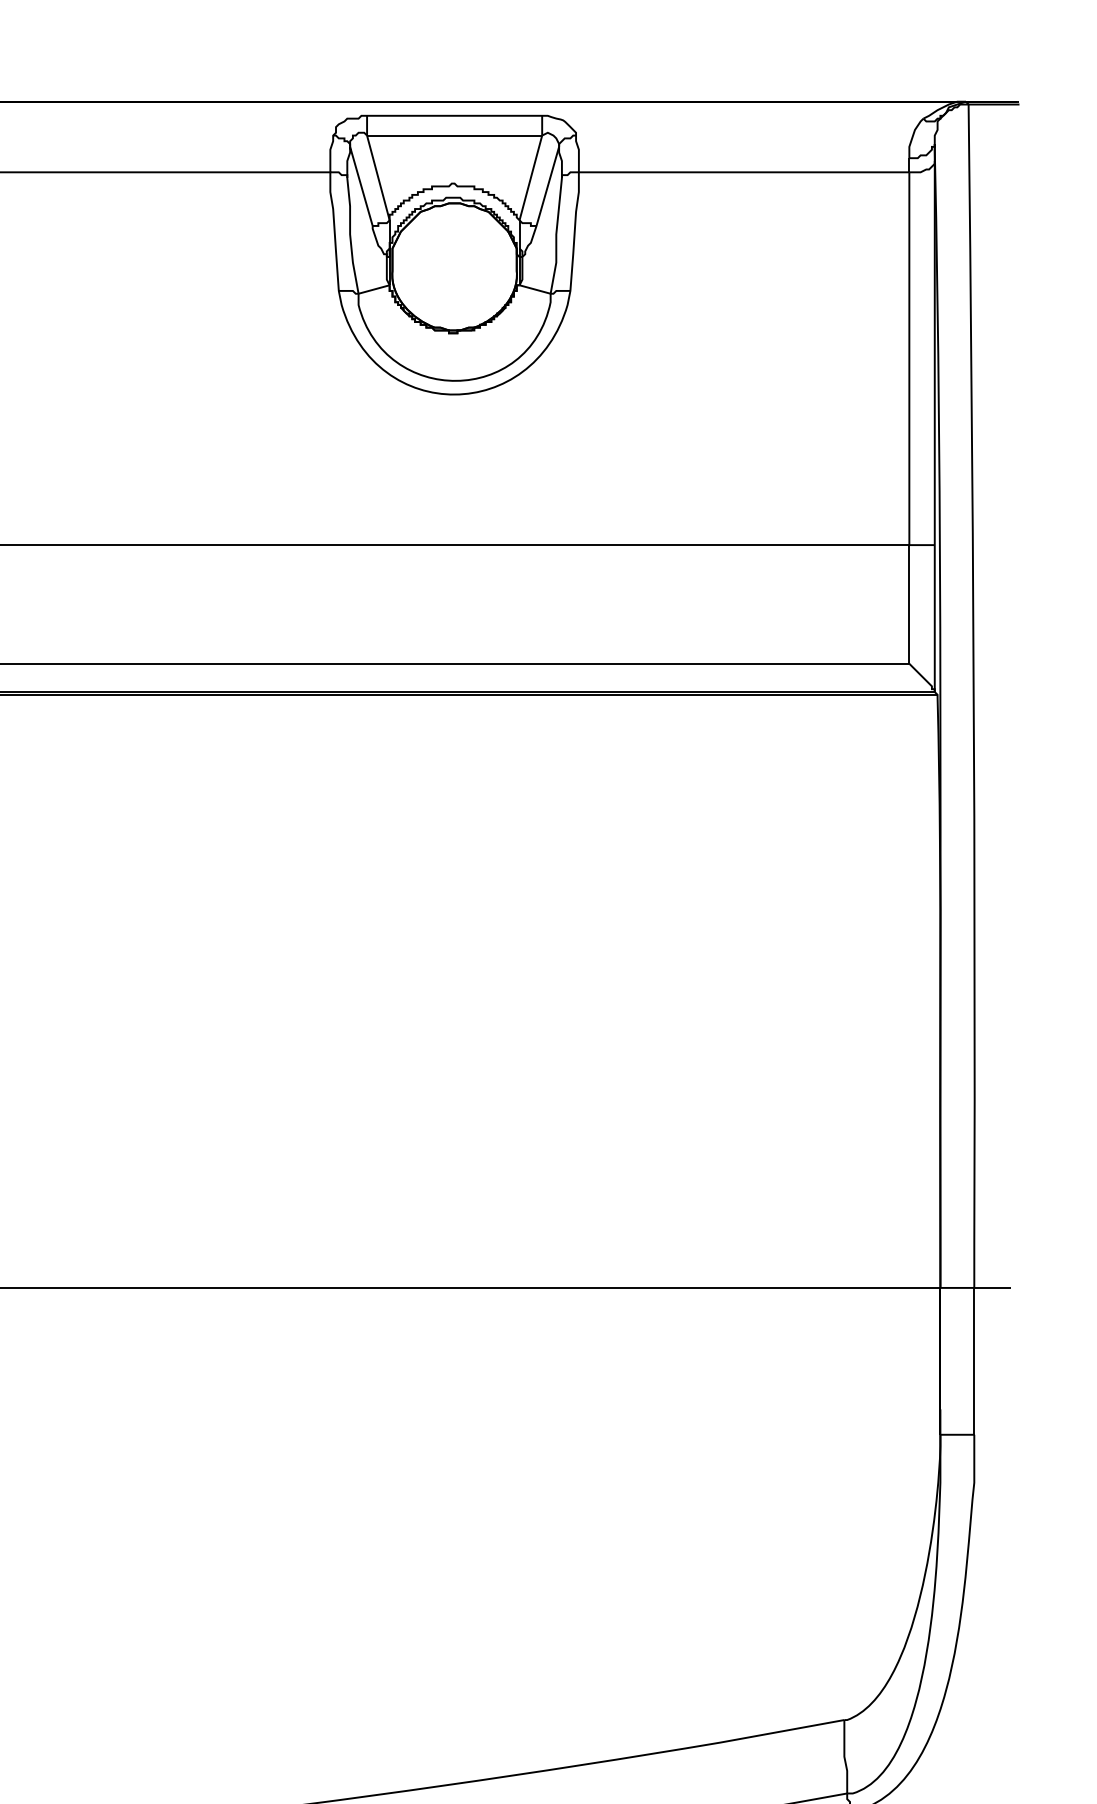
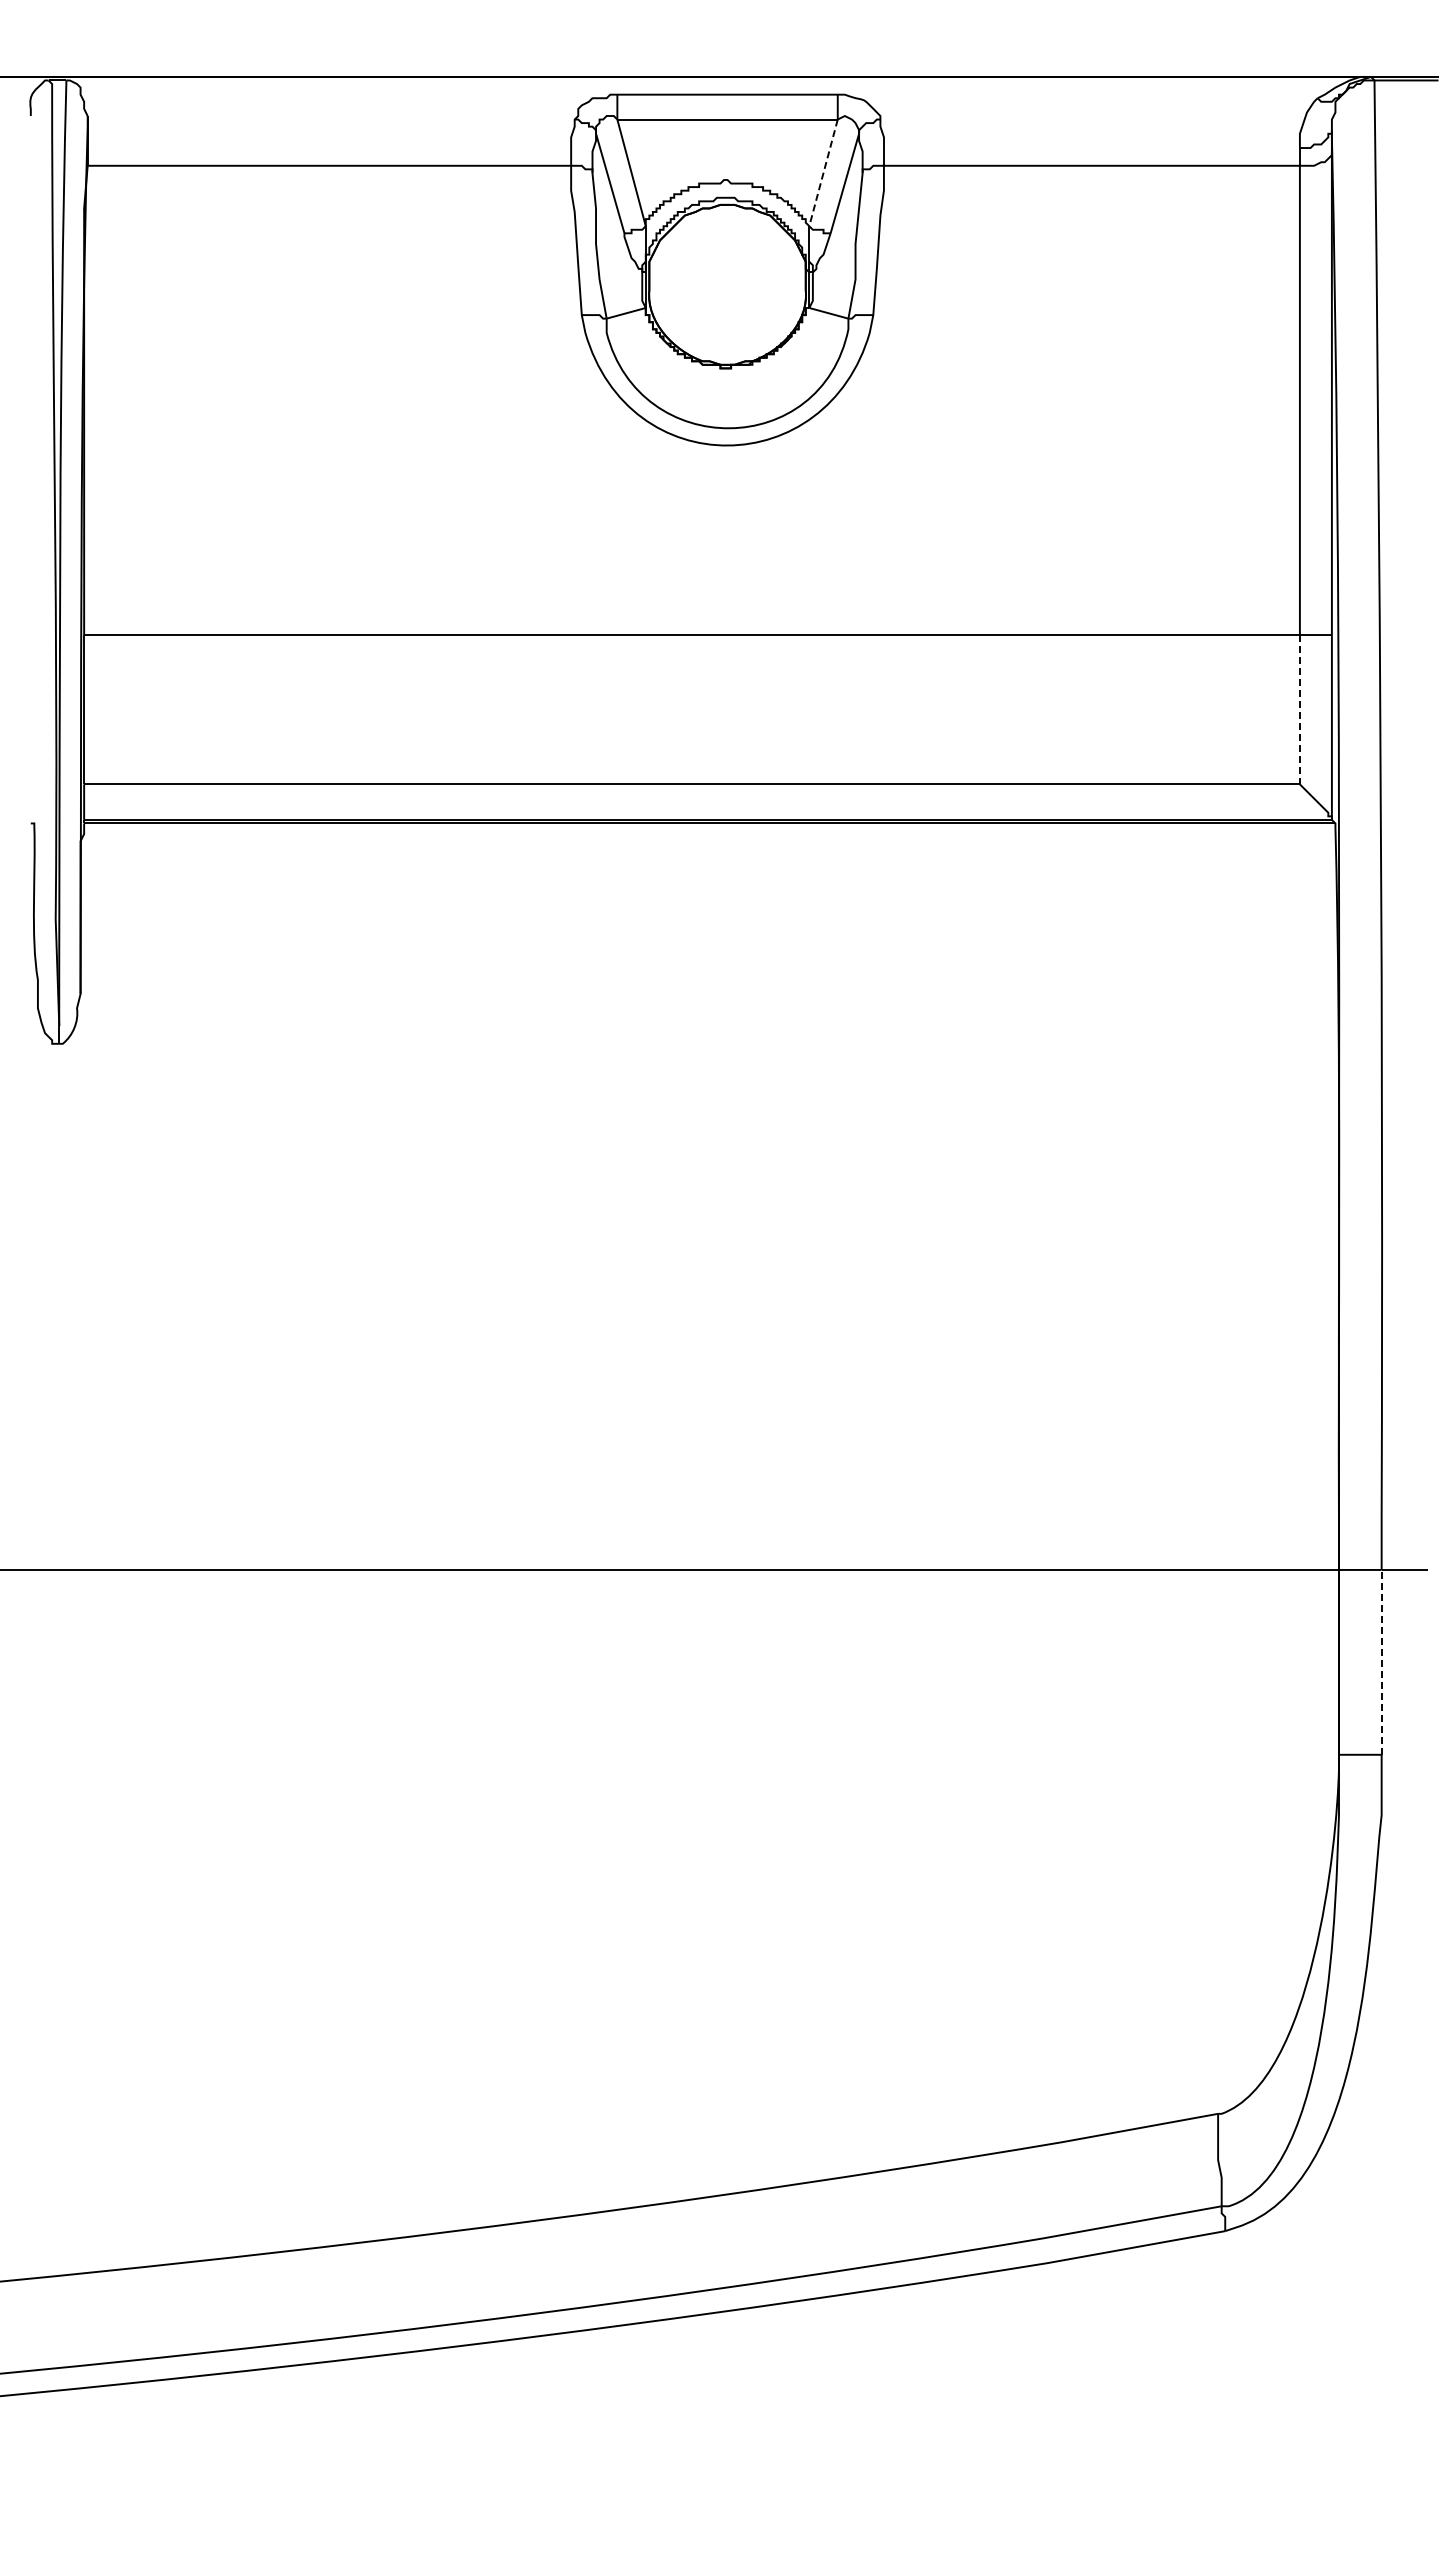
line: (530, 178) -> (823, 173), solid -> dashed
line: (909, 604) -> (1299, 709), solid -> dashed
line: (974, 1360) -> (1381, 1661), solid -> dashed

